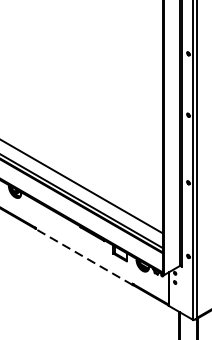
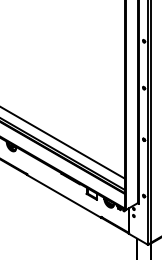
line: (84, 257) -> (64, 196), dashed -> solid

